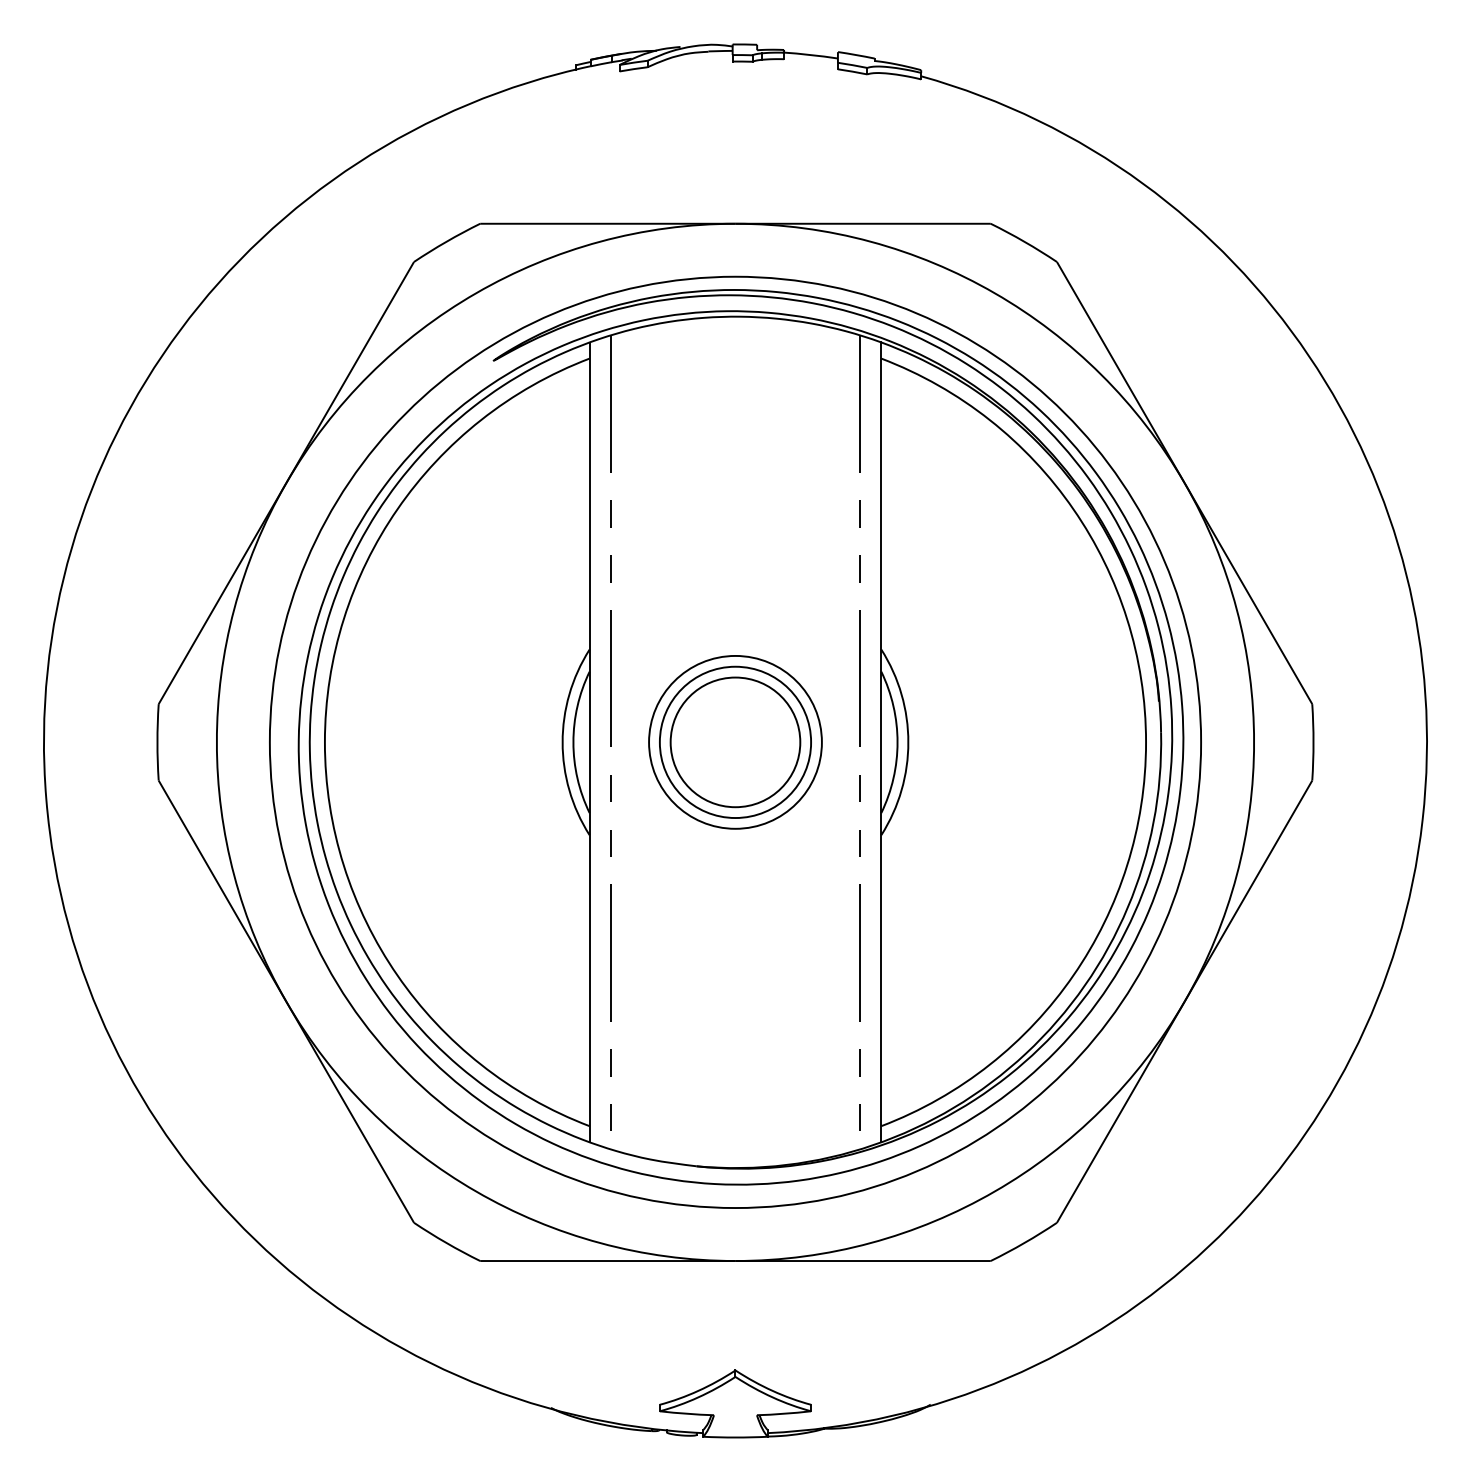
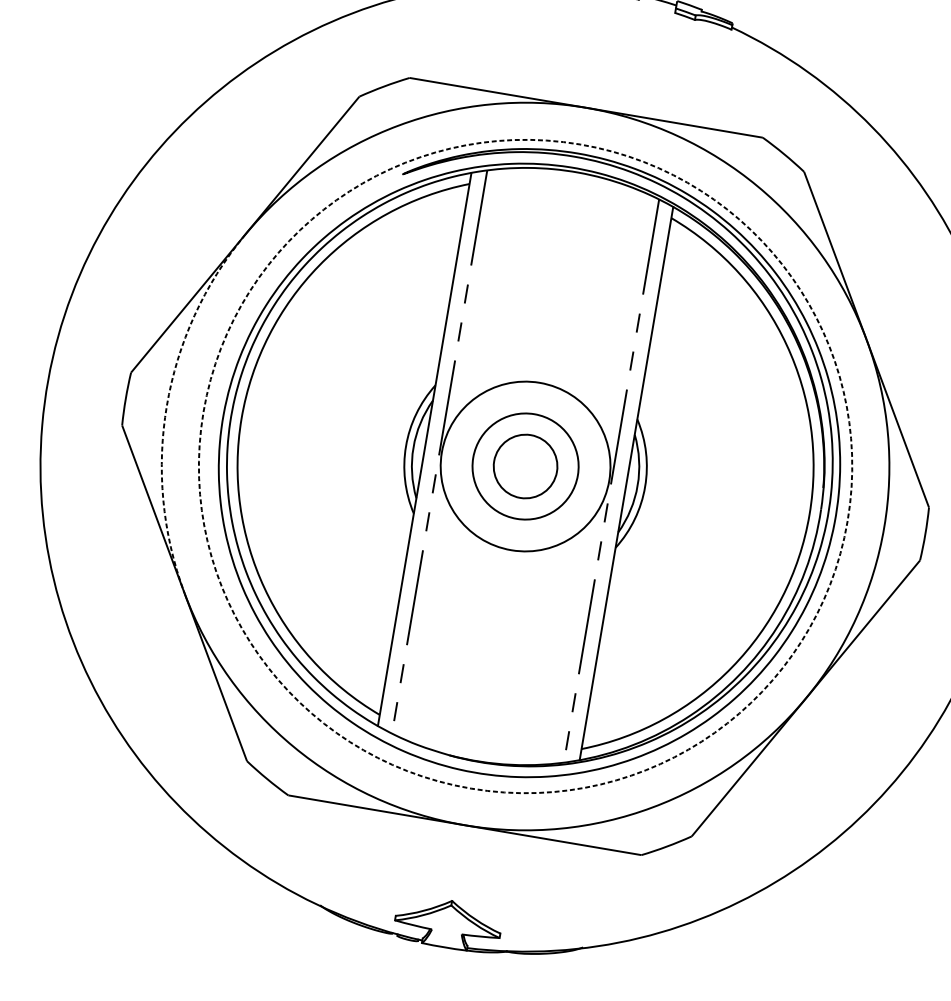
circle: (735, 741) -> (525, 465), size x1.4
arc: (216, 742) -> (166, 405), solid -> dashed
circle: (735, 742) -> (525, 466), size x0.7
circle: (735, 742) -> (525, 466), solid -> dashed

